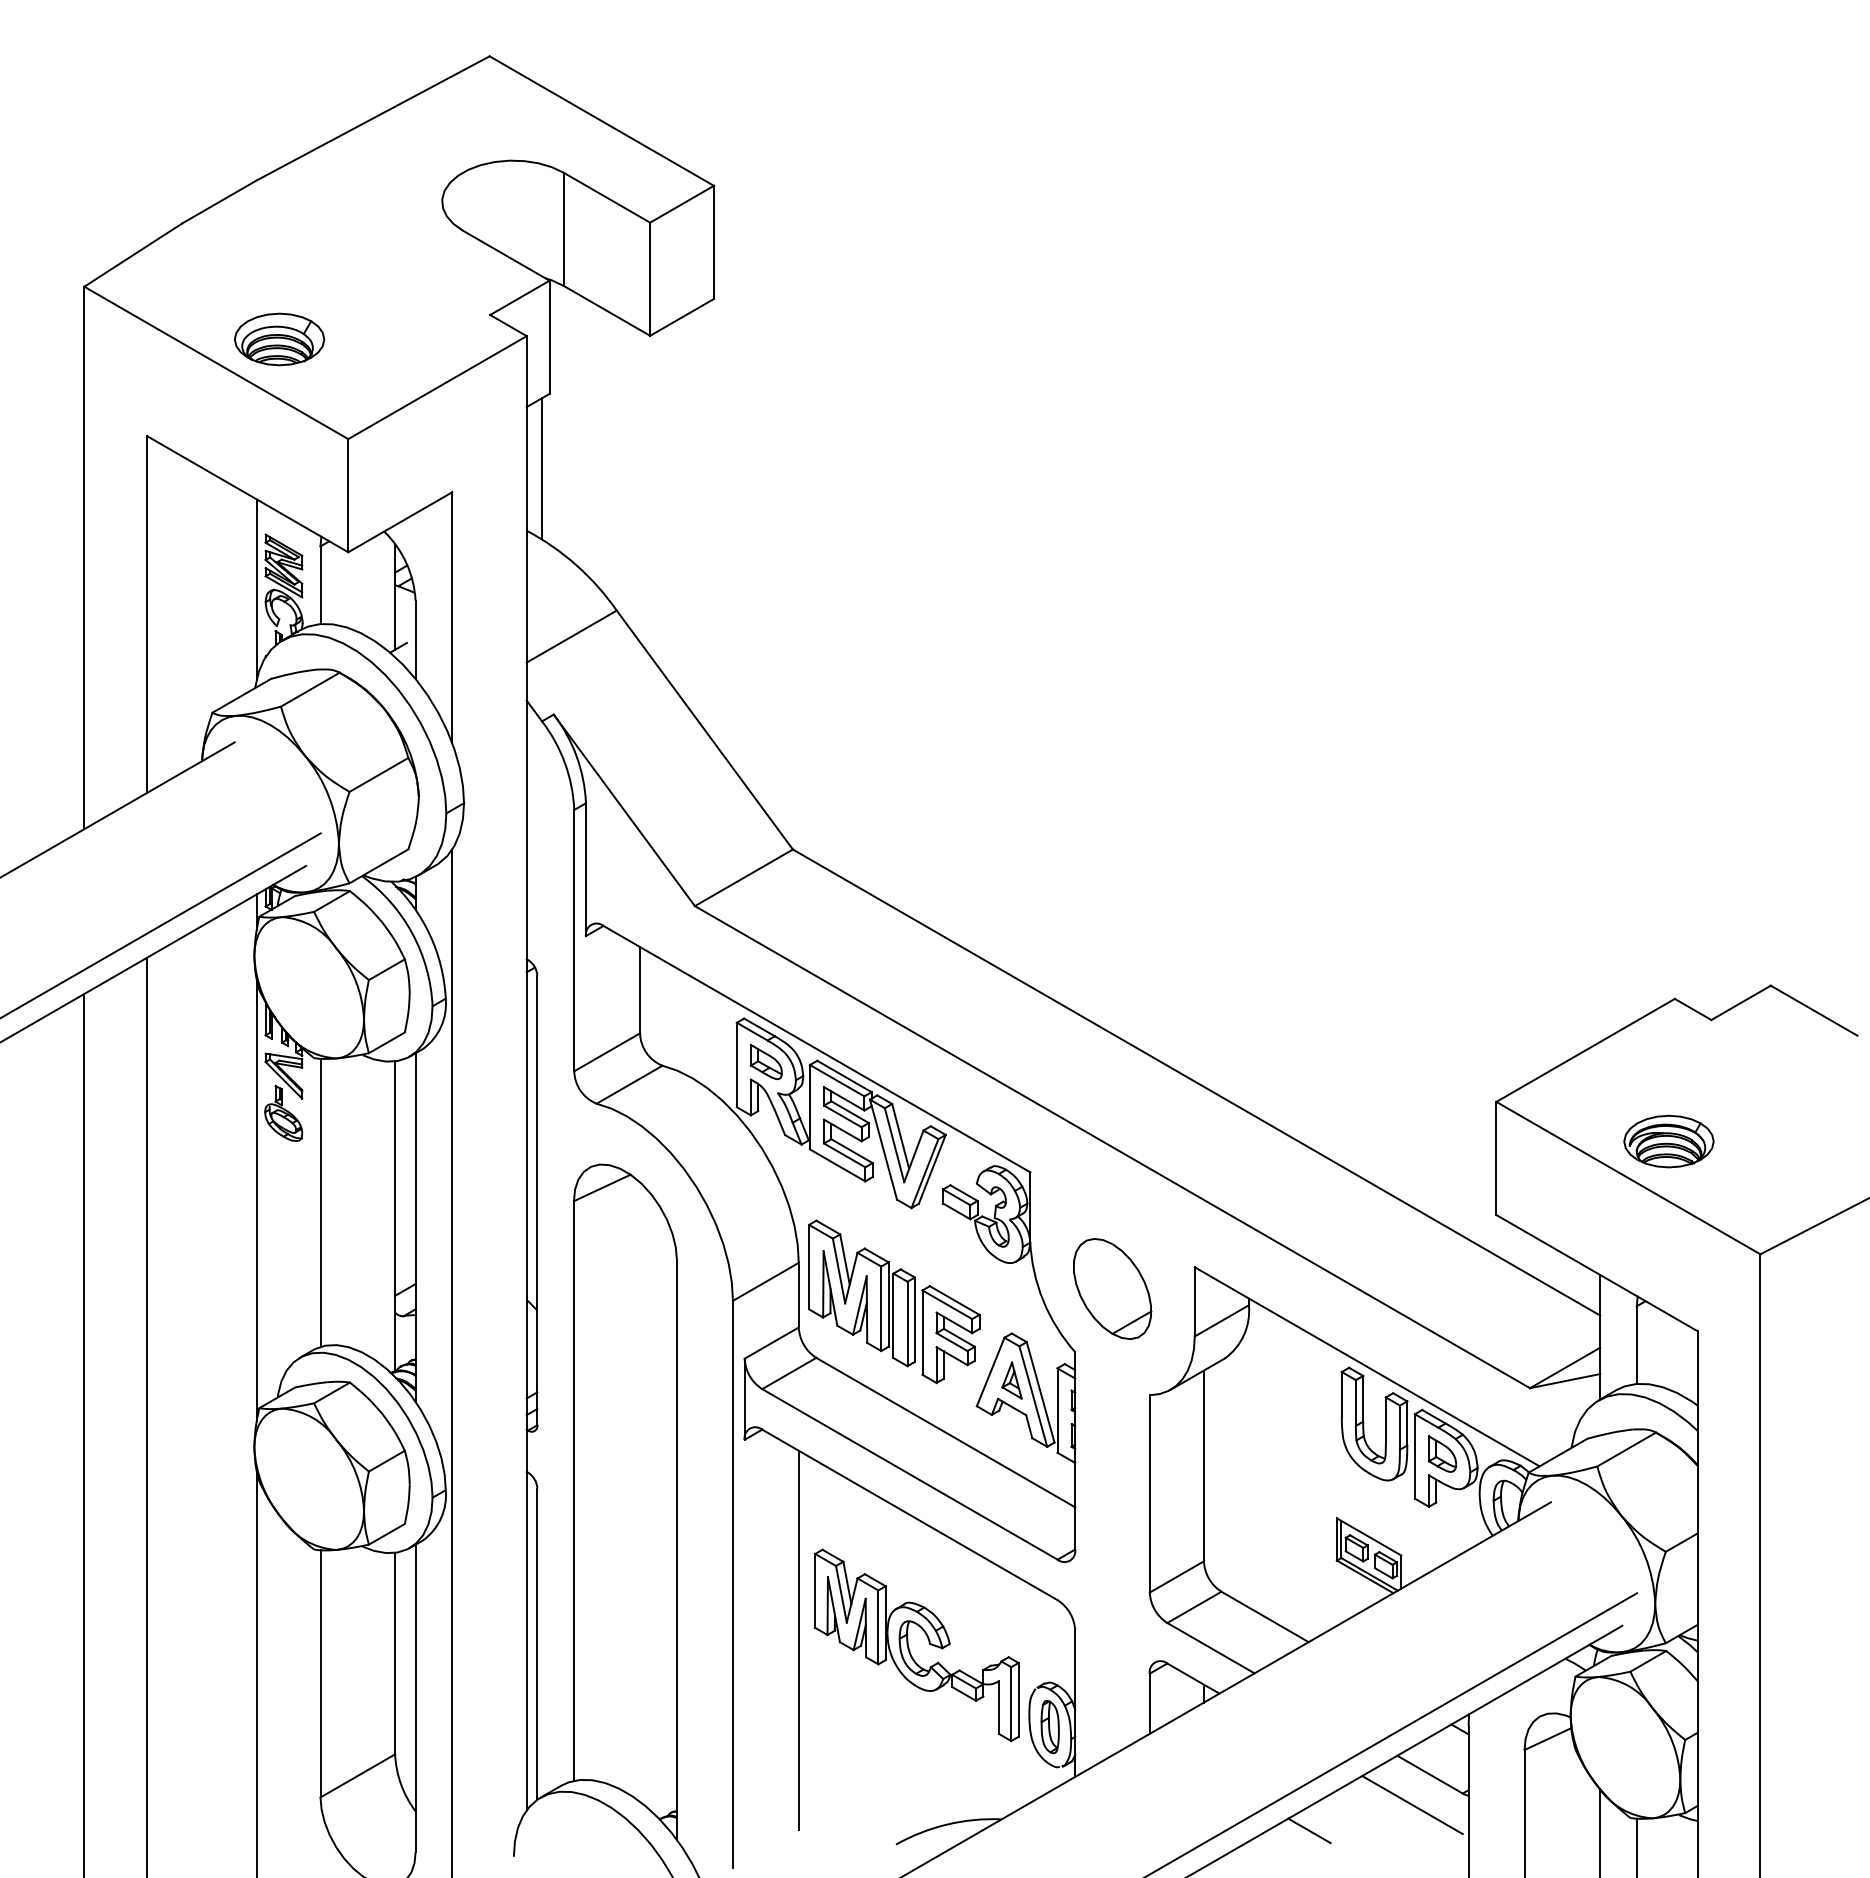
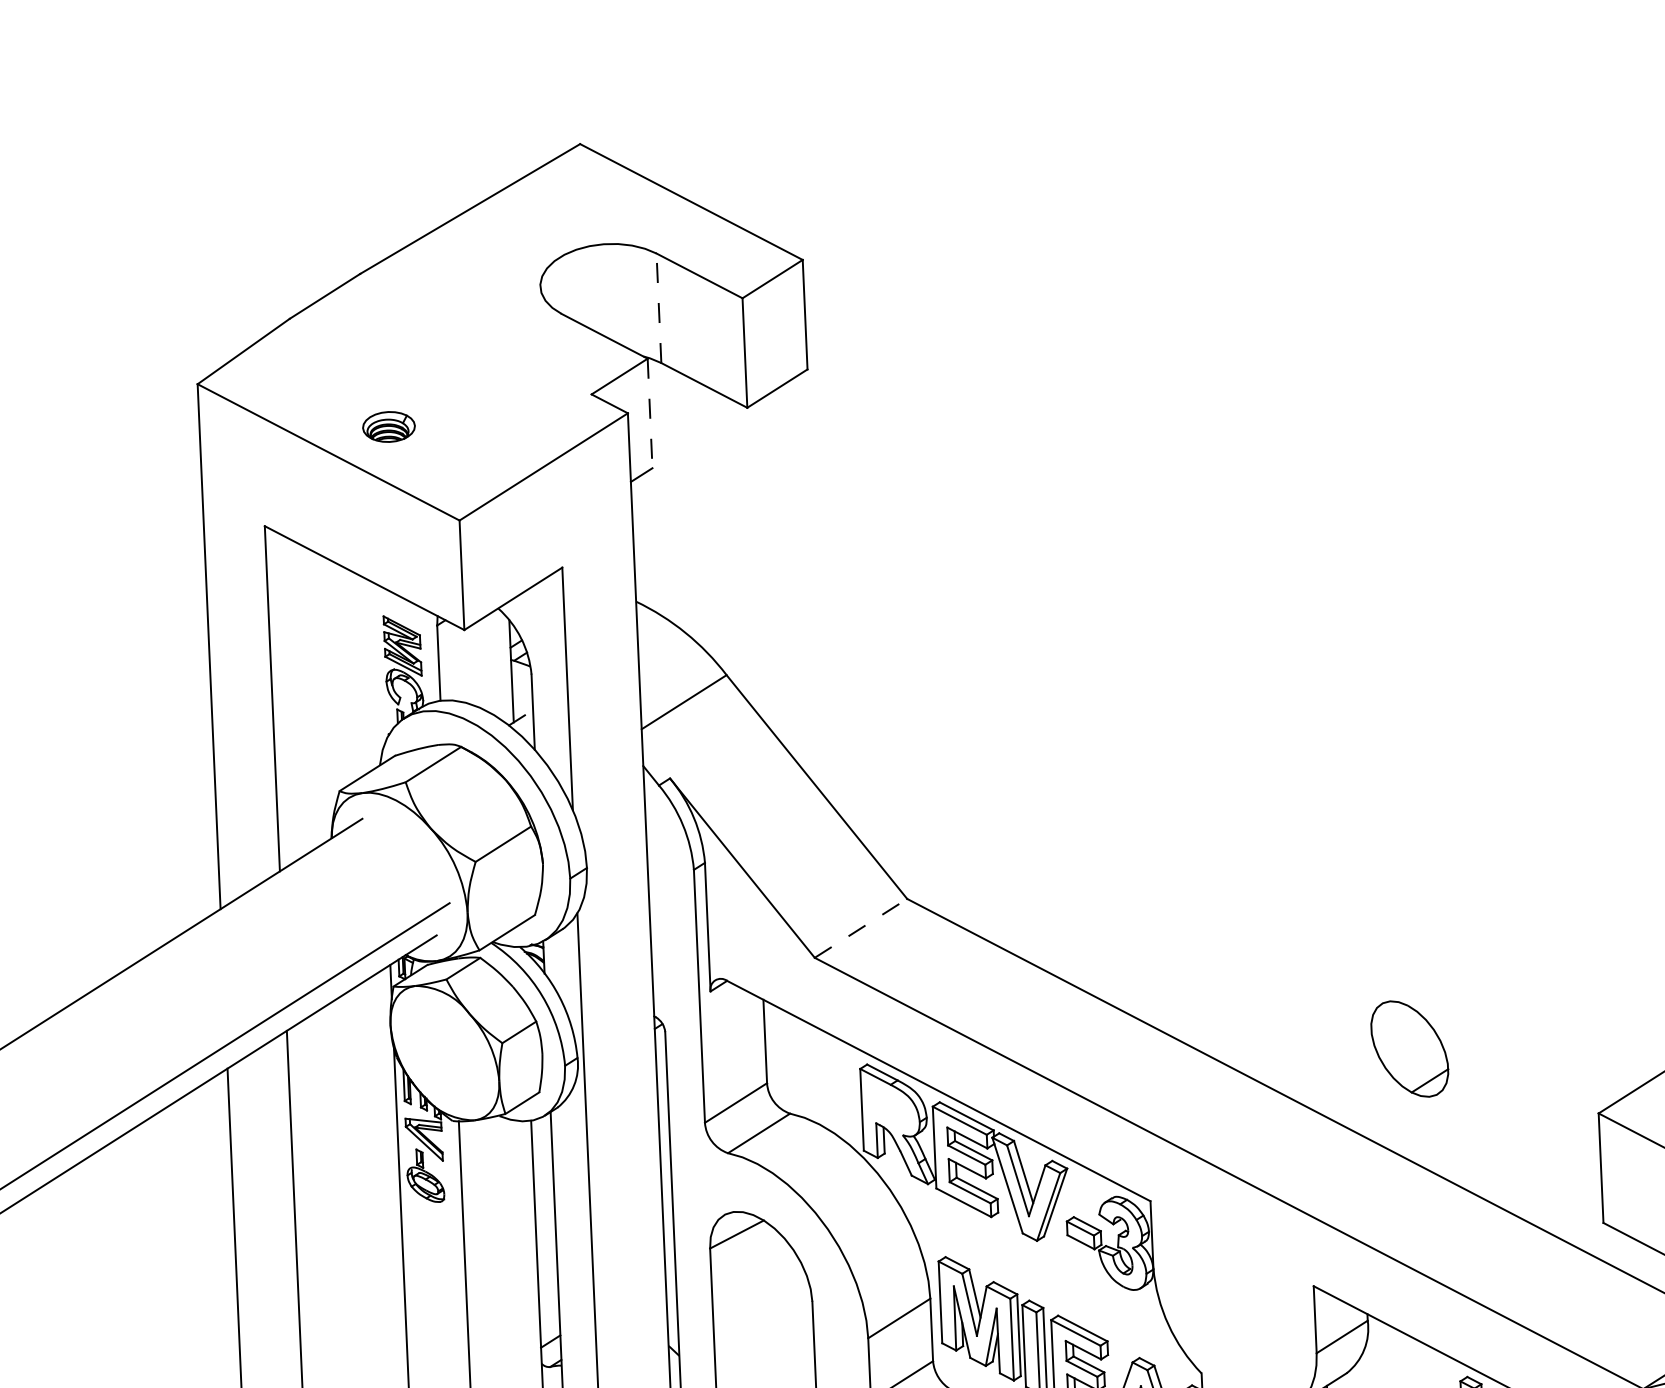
line: (563, 229) -> (658, 308), solid -> dashed
line: (549, 337) -> (649, 413), solid -> dashed
part: (279, 339) -> (388, 427), size x0.6
line: (542, 468) -> (648, 540), removed
line: (256, 588) -> (377, 668), removed
line: (743, 877) -> (860, 928), solid -> dashed
part: (765, 1062) -> (889, 1106), removed
part: (1112, 1288) -> (1409, 1048), moved

